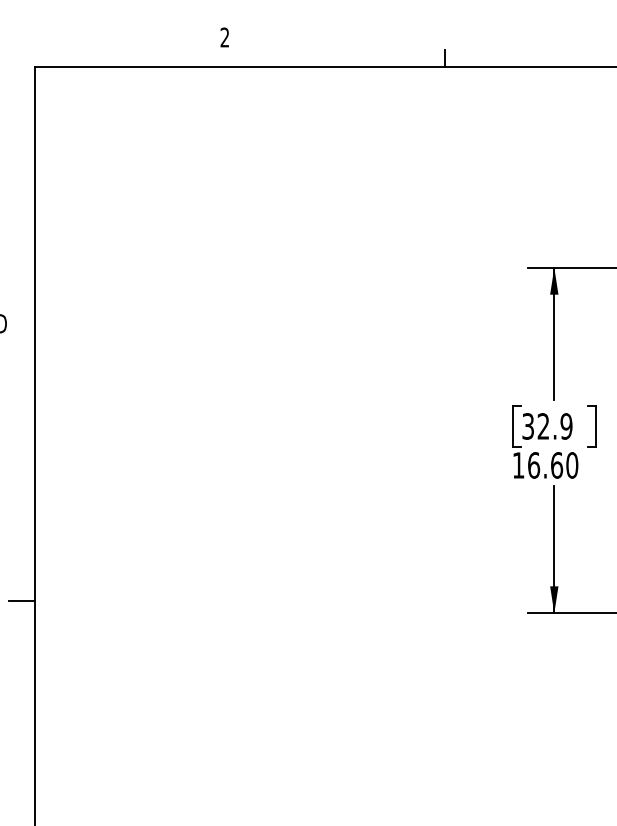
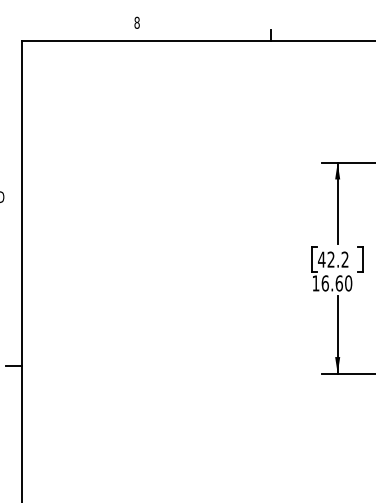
text: (223, 36) -> (136, 22), 2 -> 8
text: (547, 426) -> (333, 259), 32.9 -> 42.2

